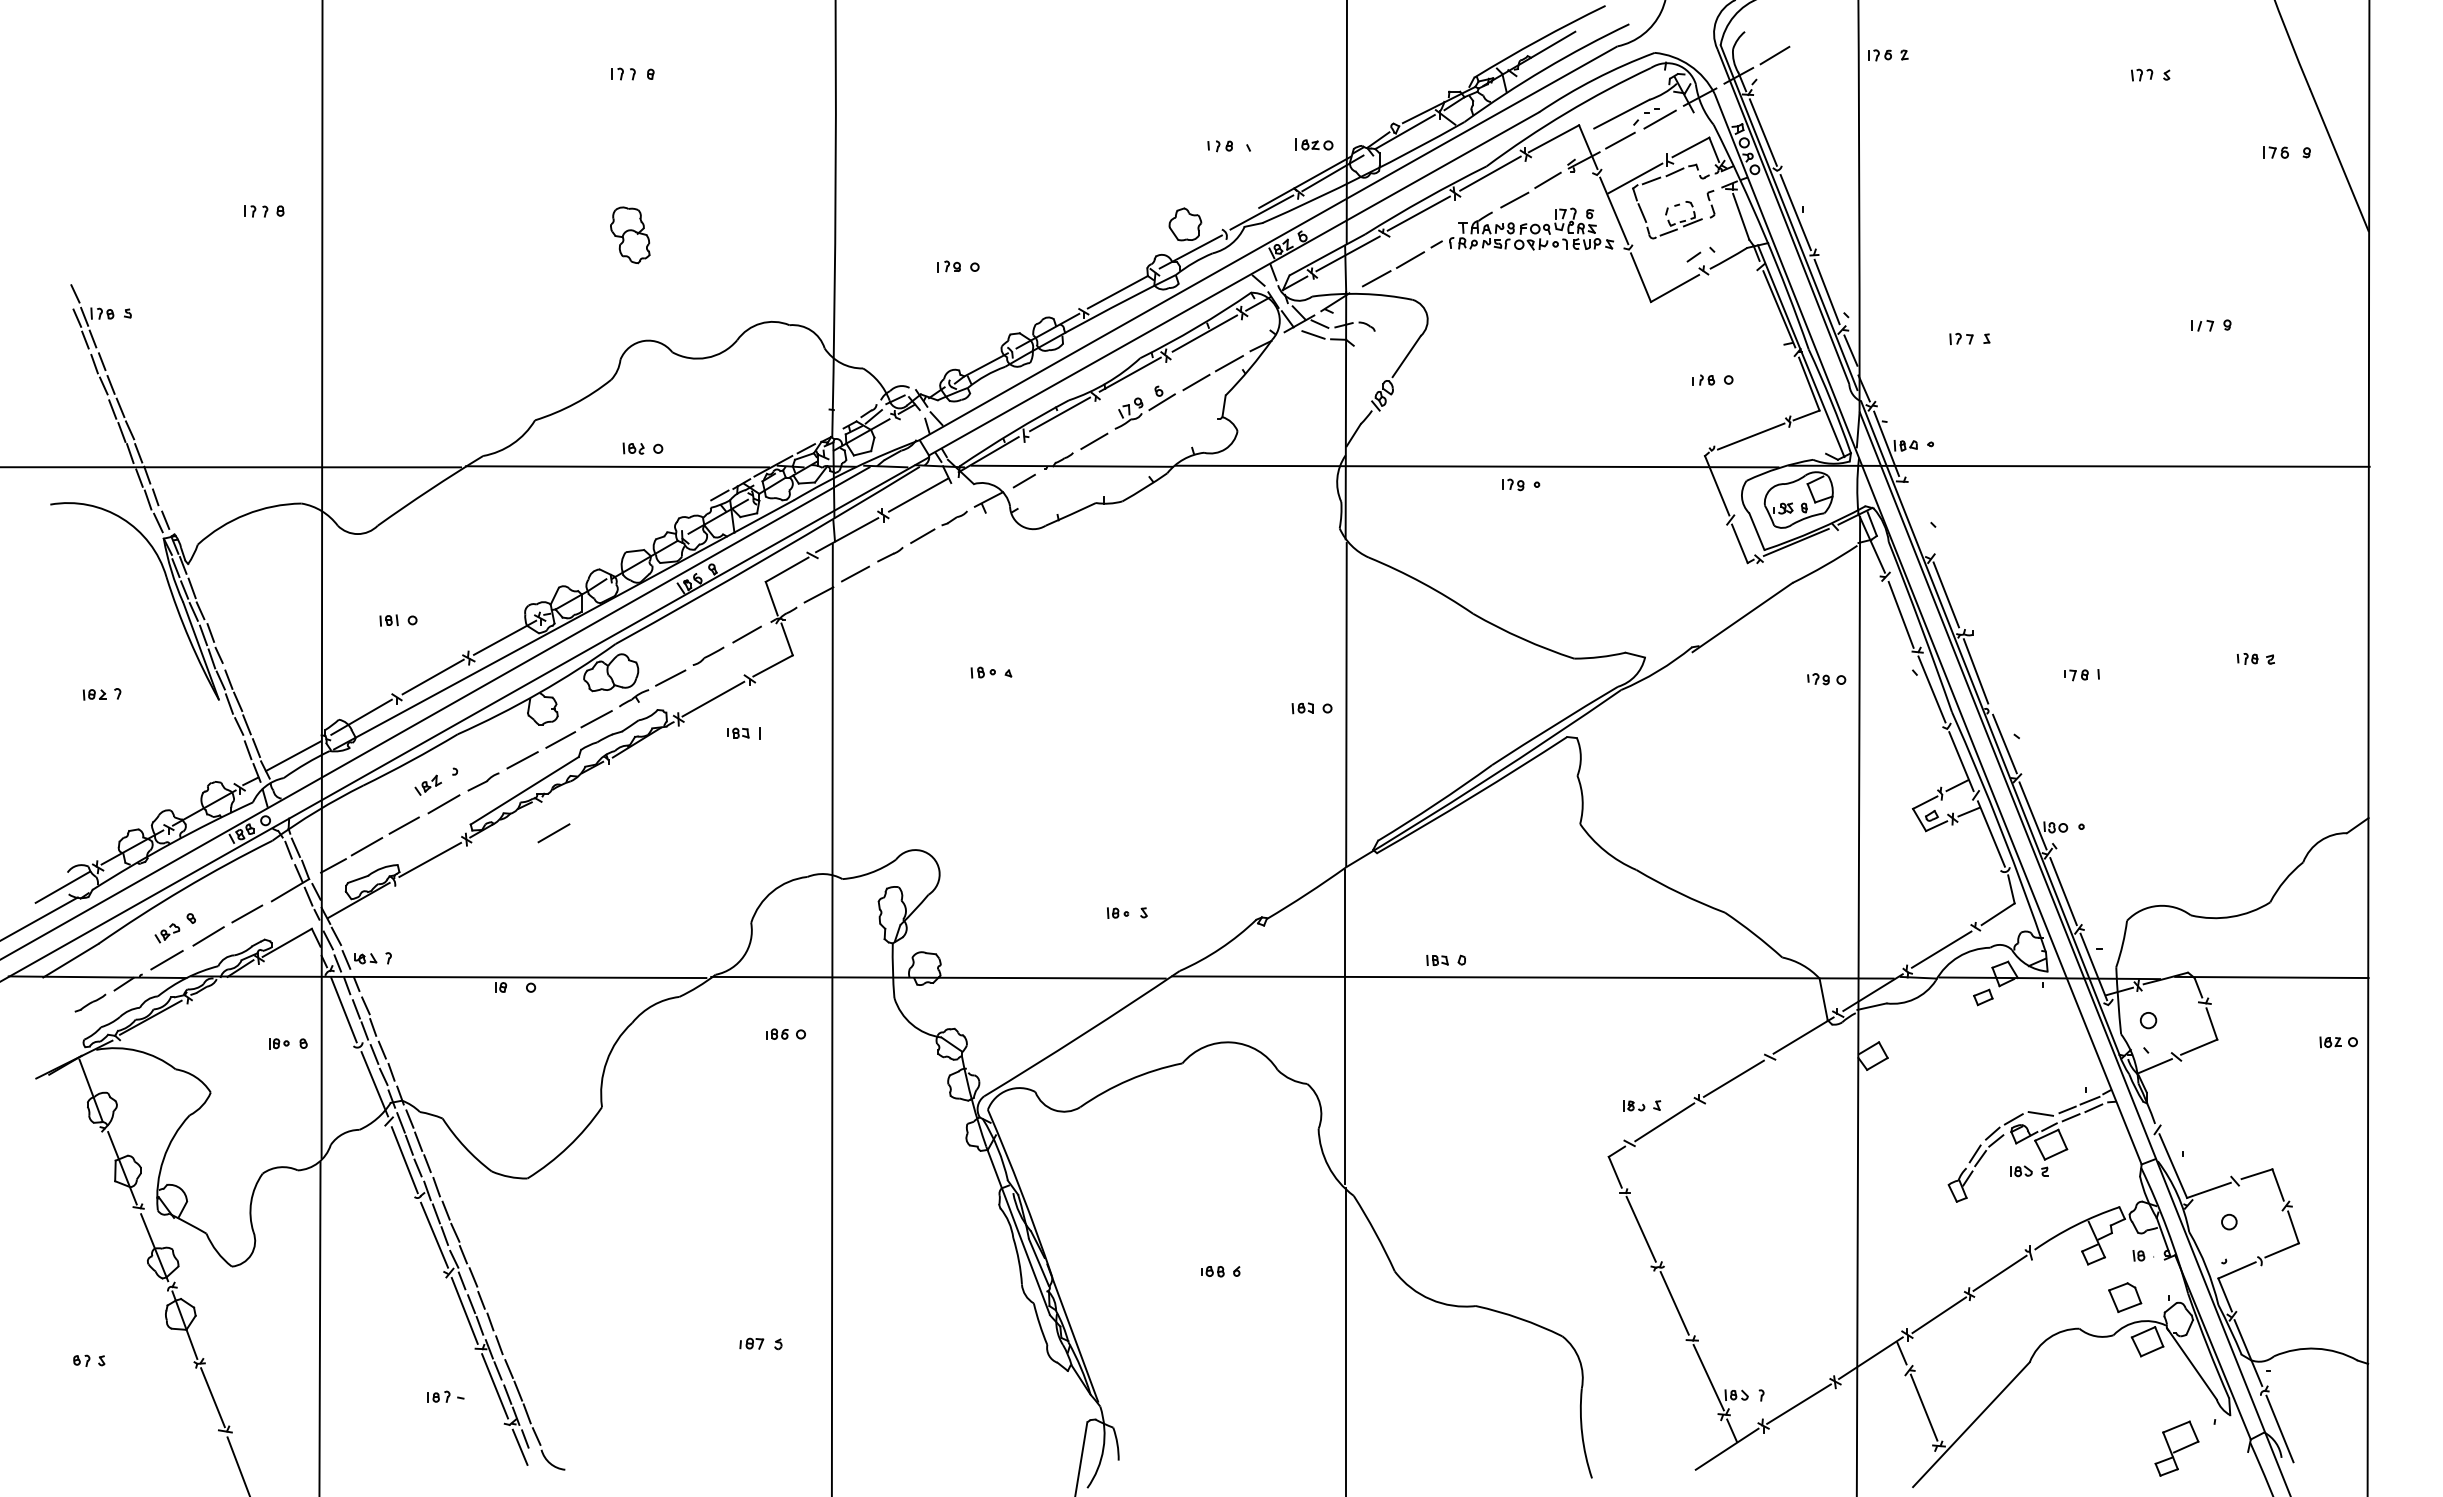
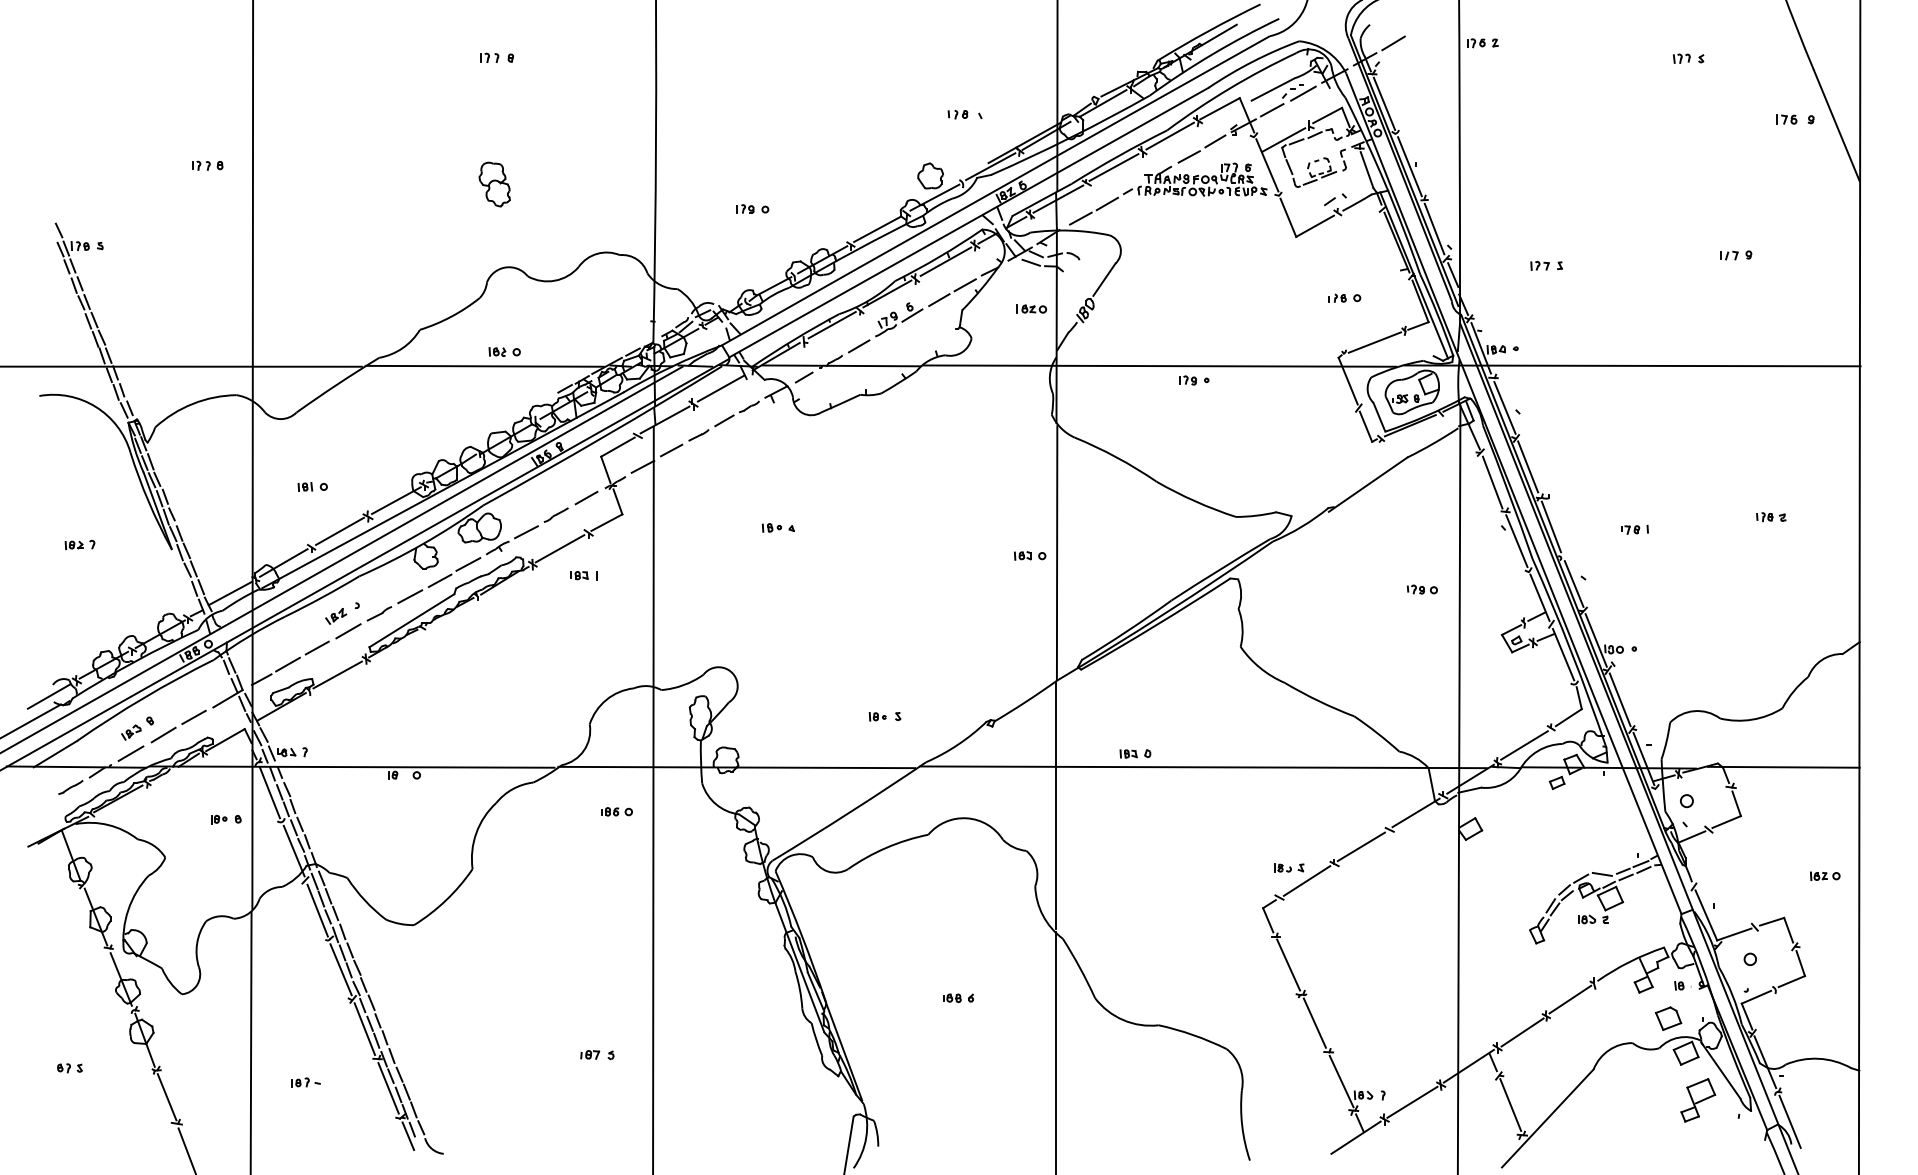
part: (1314, 144) -> (1032, 308), moved
line: (1916, 519) -> (1504, 407), added
part: (1826, 679) -> (1422, 589), moved
line: (553, 833) -> (434, 654), removed
part: (2338, 1042) -> (1825, 876), moved
part: (445, 1396) -> (305, 1082), moved
part: (2176, 1448) -> (1697, 1100), moved

